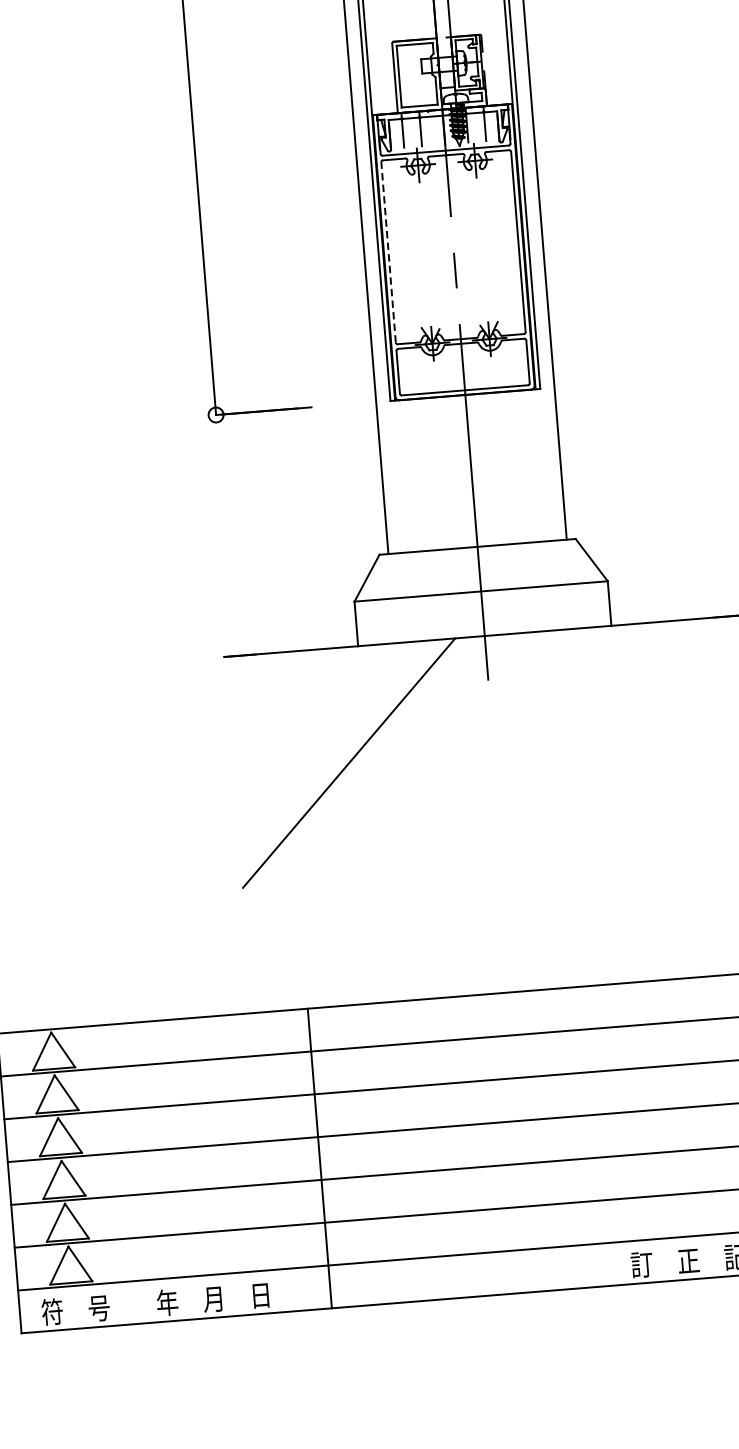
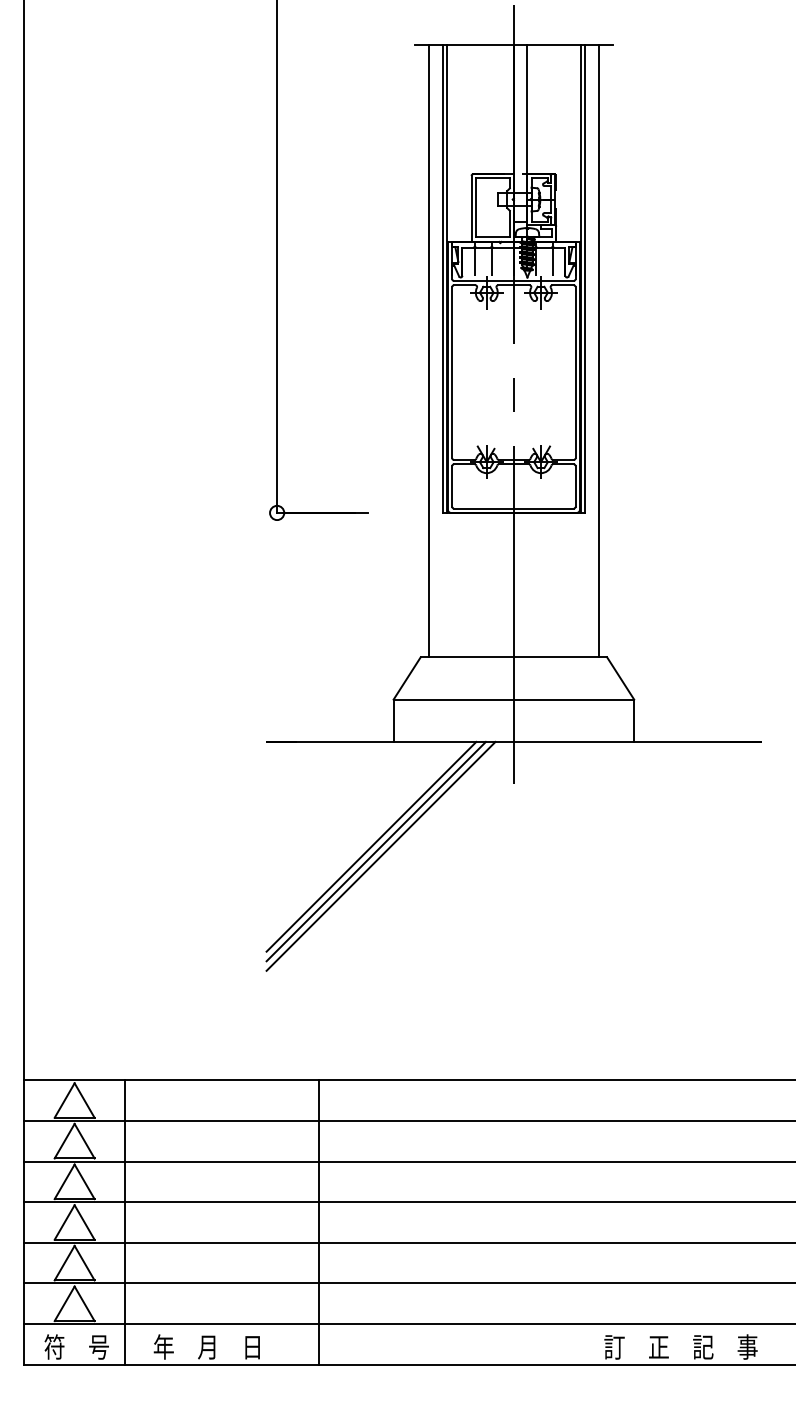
line: (388, 252) -> (452, 372), dashed -> solid
line: (343, 758) -> (371, 846), added
line: (353, 766) -> (380, 855), added
line: (116, 1174) -> (125, 1222), added

